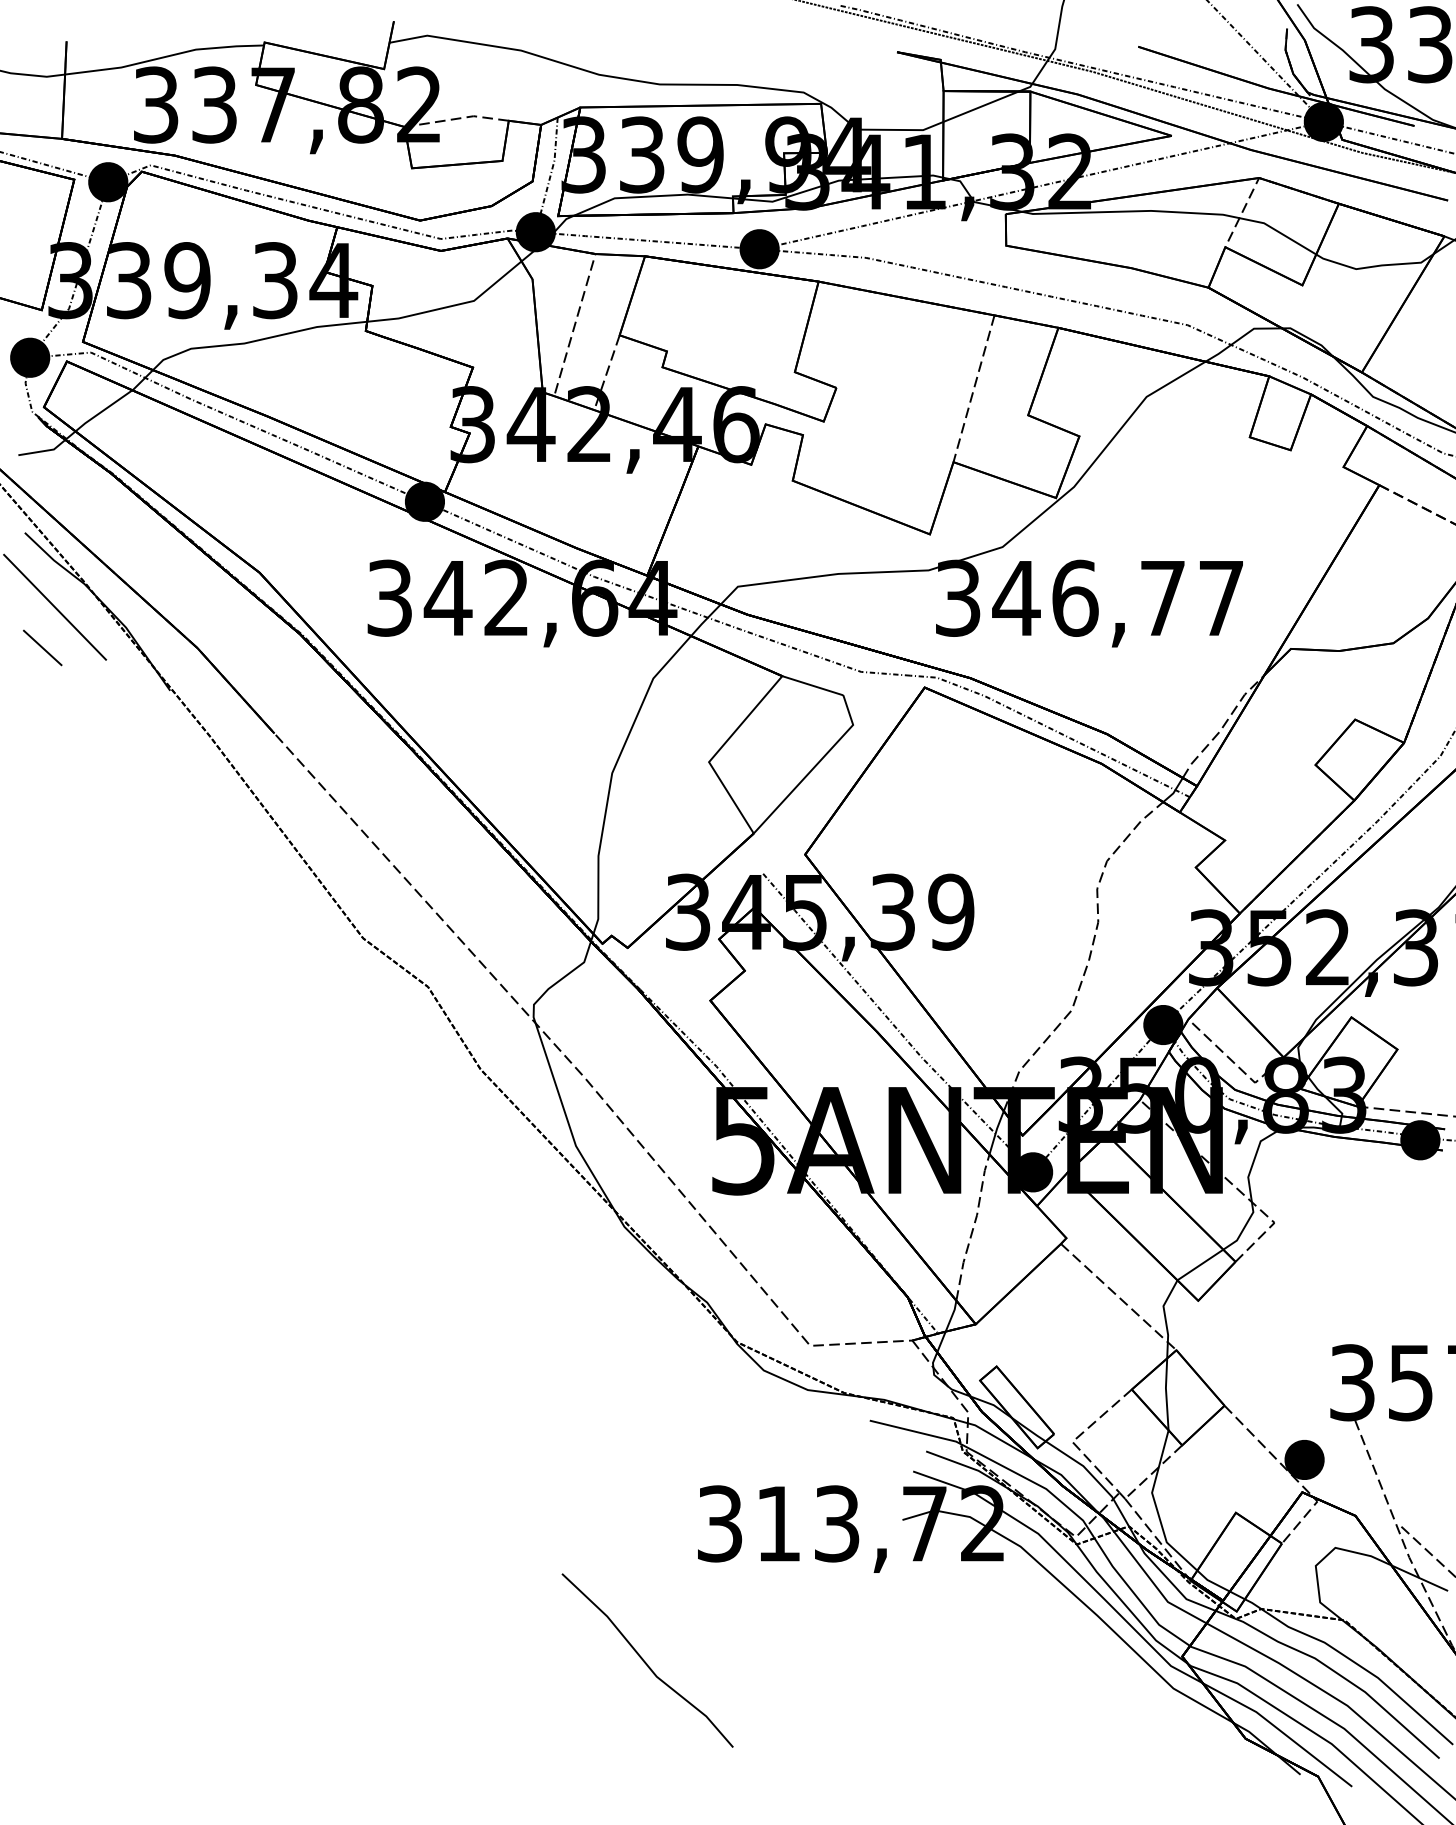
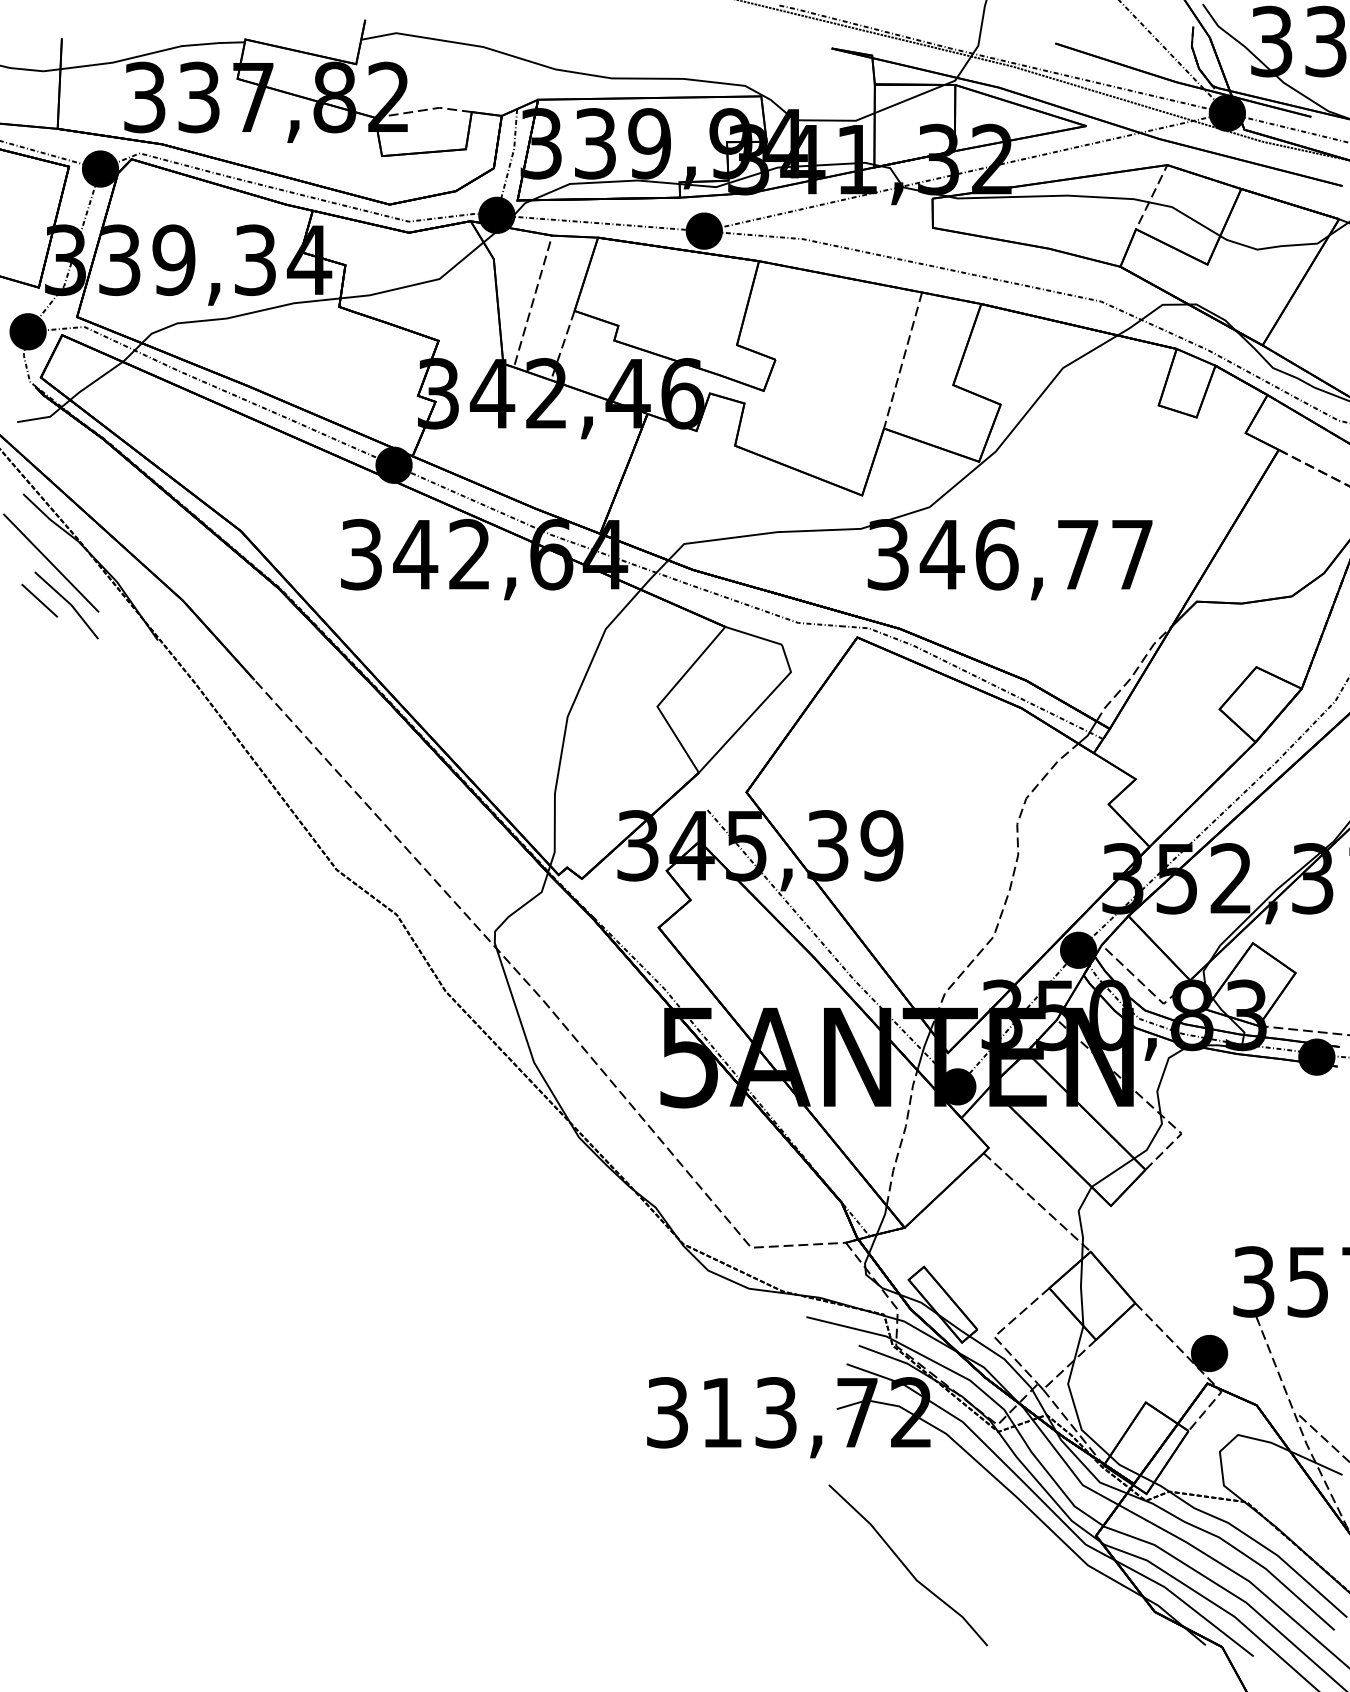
line: (73, 650) -> (68, 603), added
line: (645, 1661) -> (906, 1566), moved

